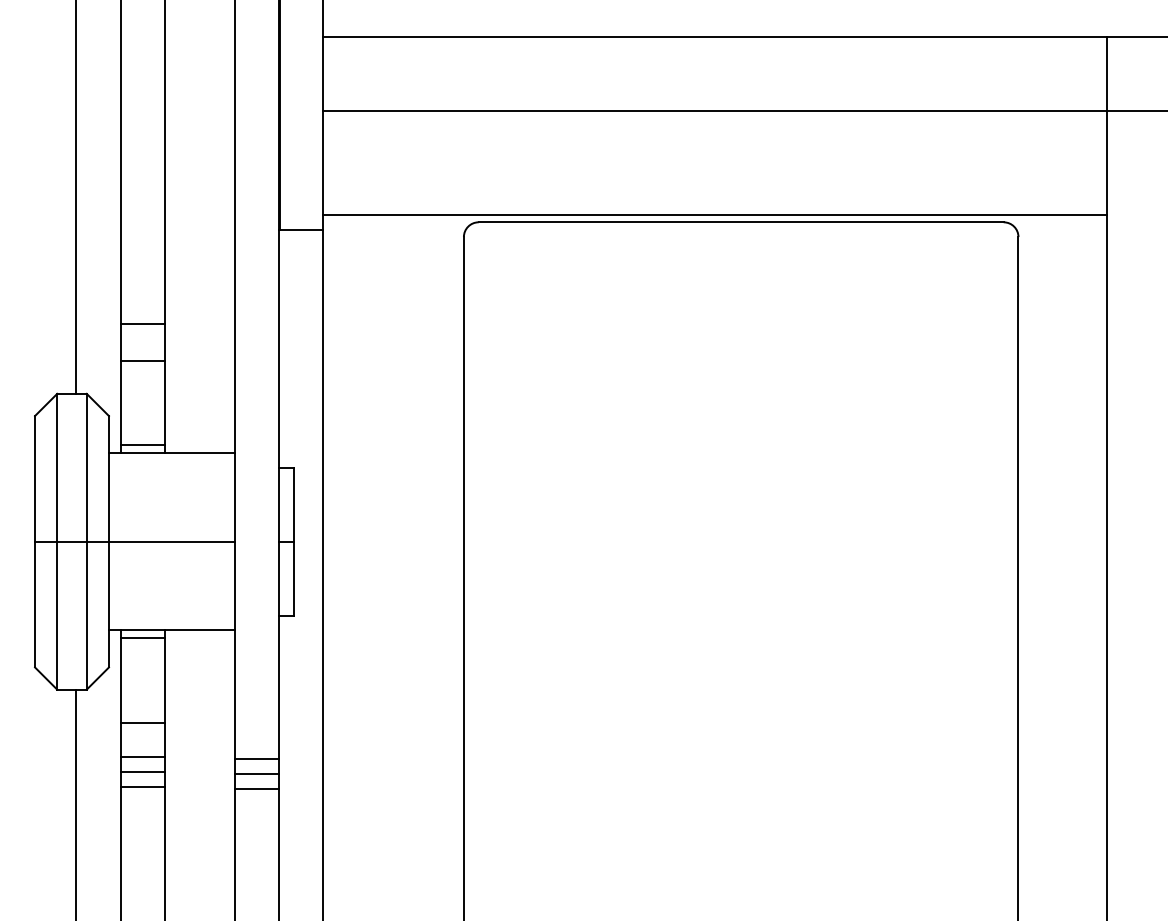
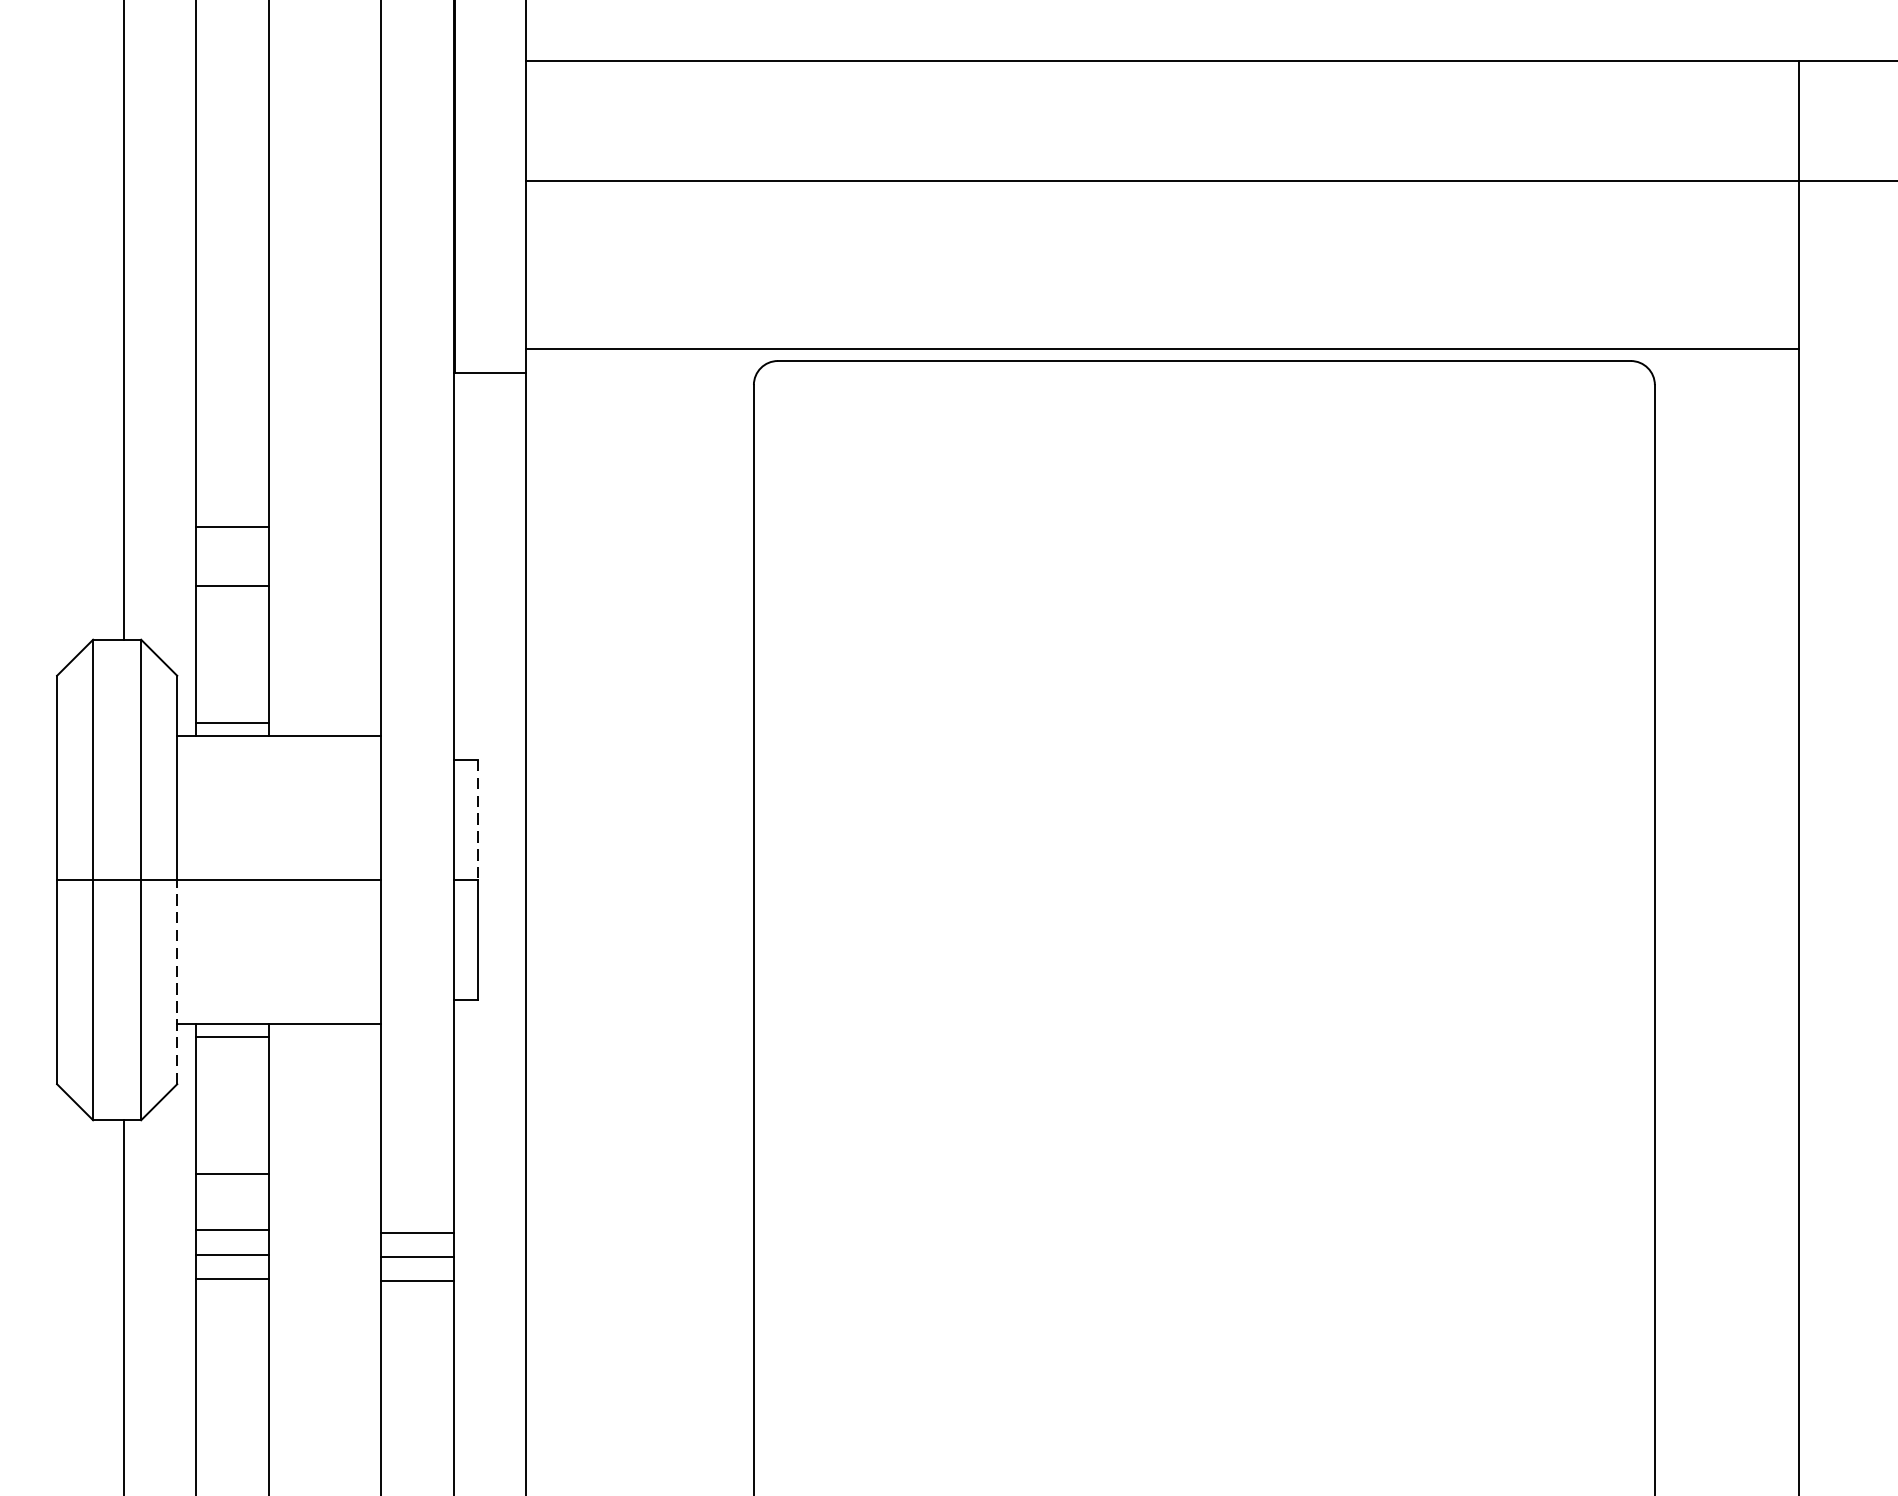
line: (293, 504) -> (477, 819), solid -> dashed
line: (108, 604) -> (176, 981), solid -> dashed

